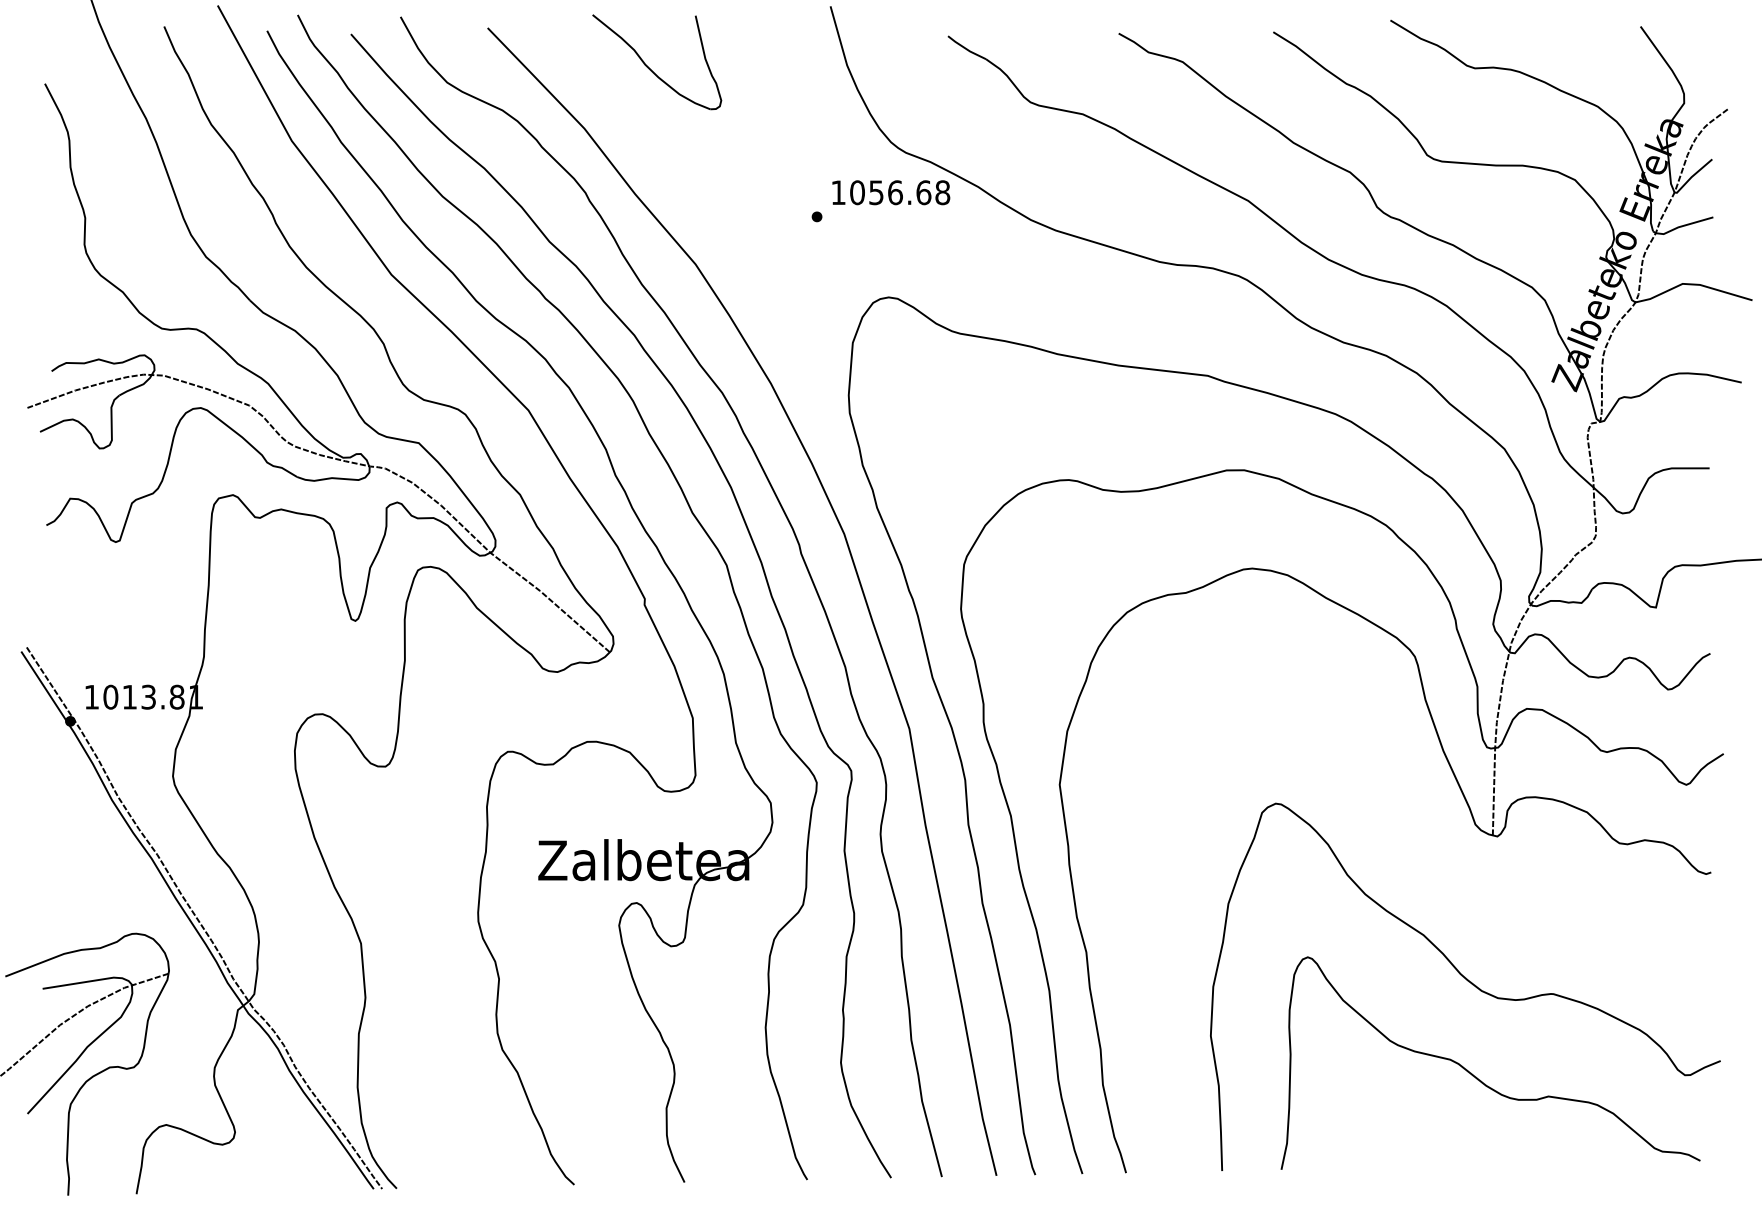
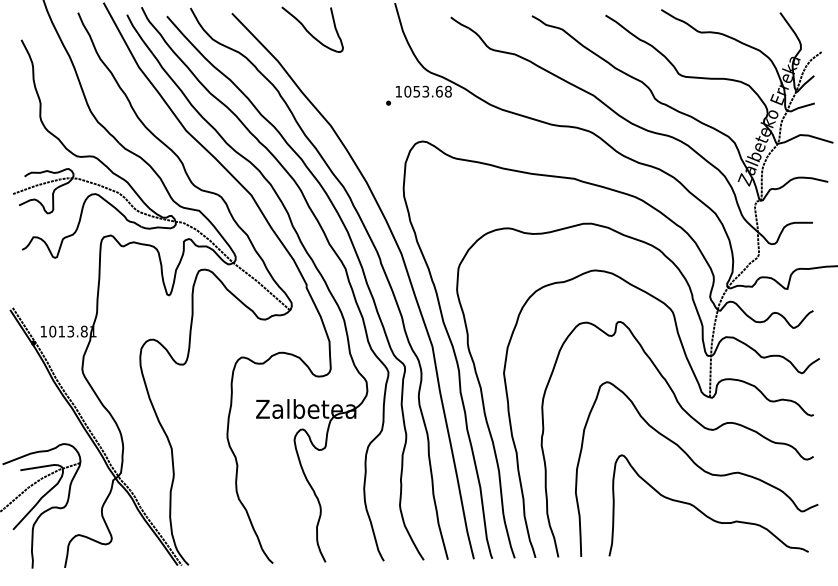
text: (894, 192) -> (425, 91), 1056.68 -> 1053.68
curve: (1456, 882) -> (692, 419), added

